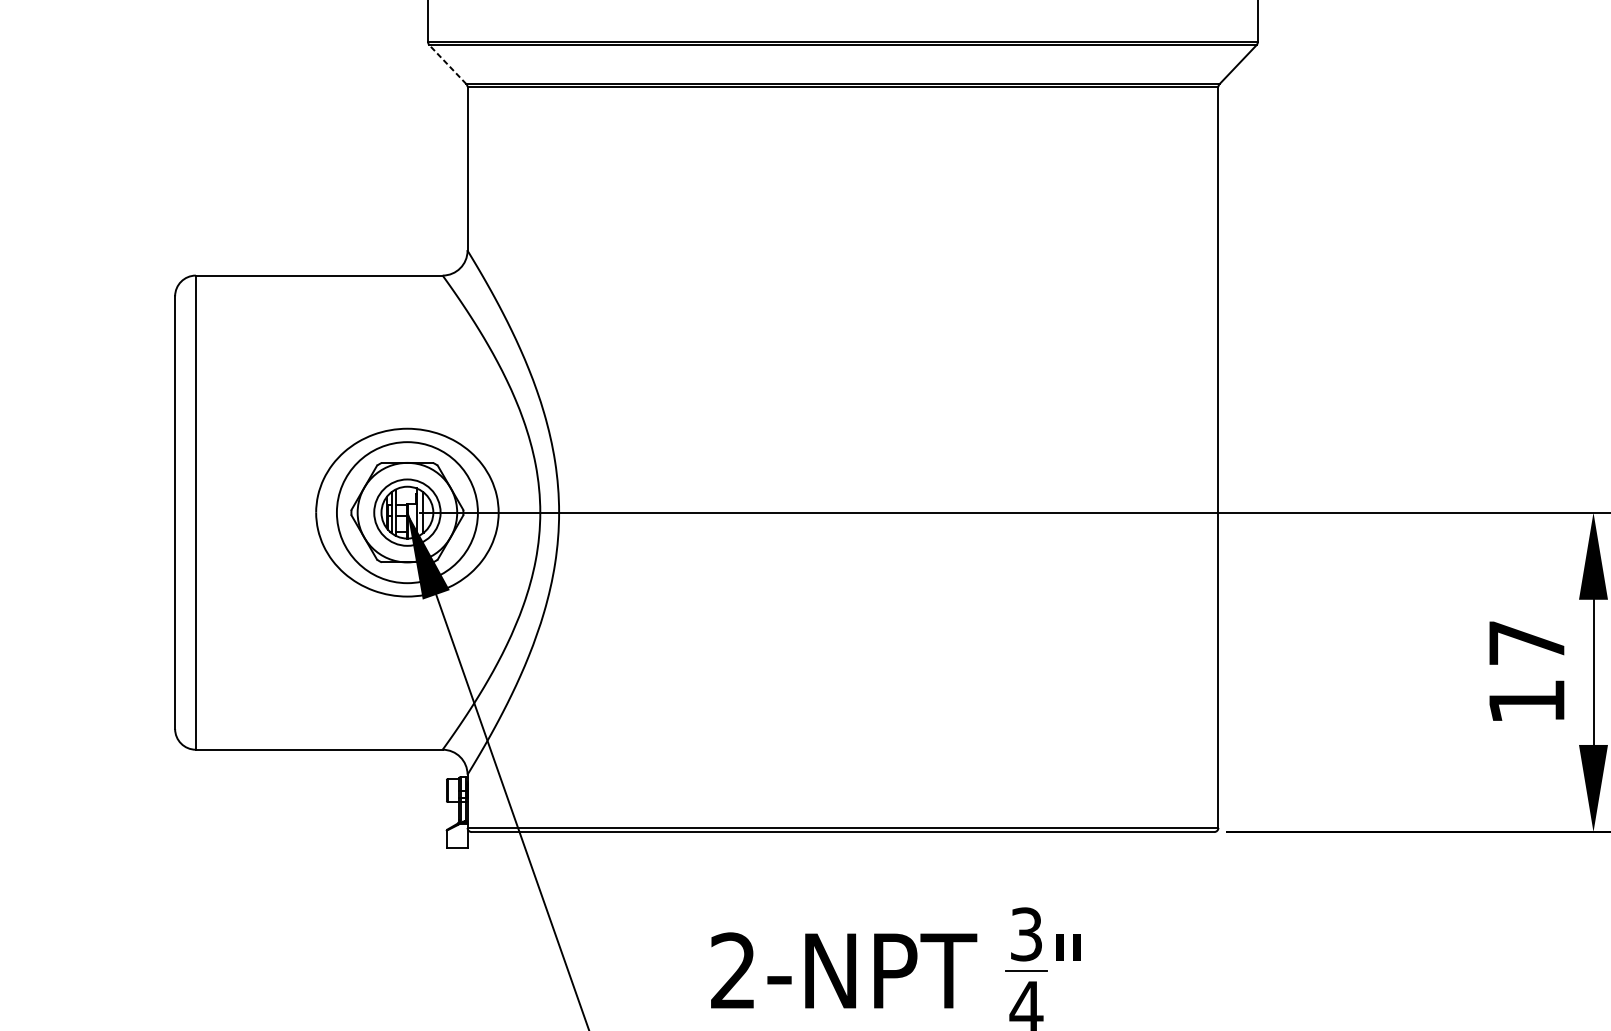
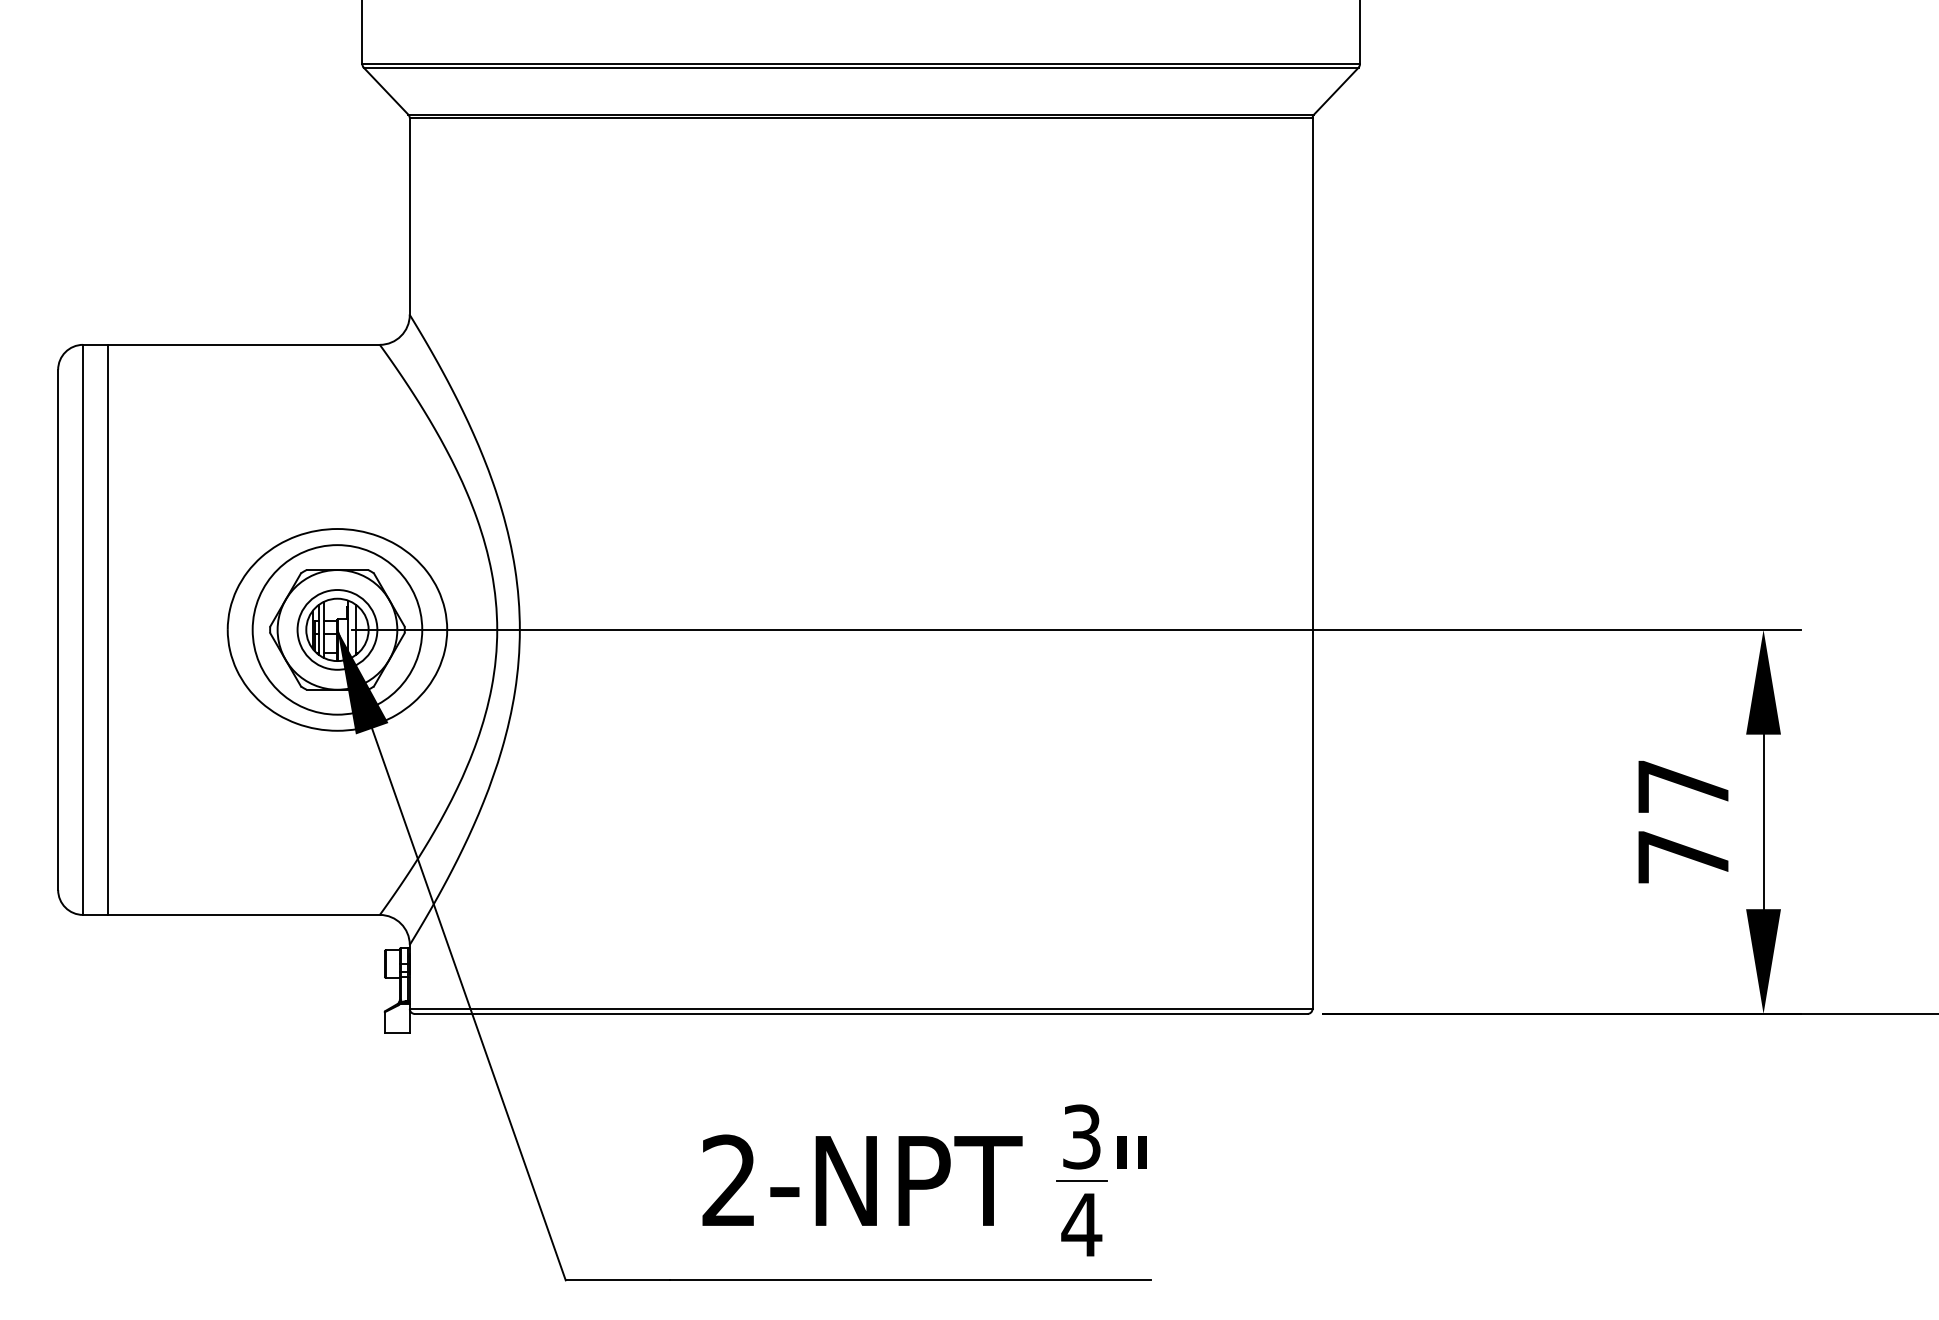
line: (447, 64) -> (385, 90), dashed -> solid
line: (216, 512) -> (108, 629), added
text: (1526, 701) -> (1683, 857), 17 -> 77

